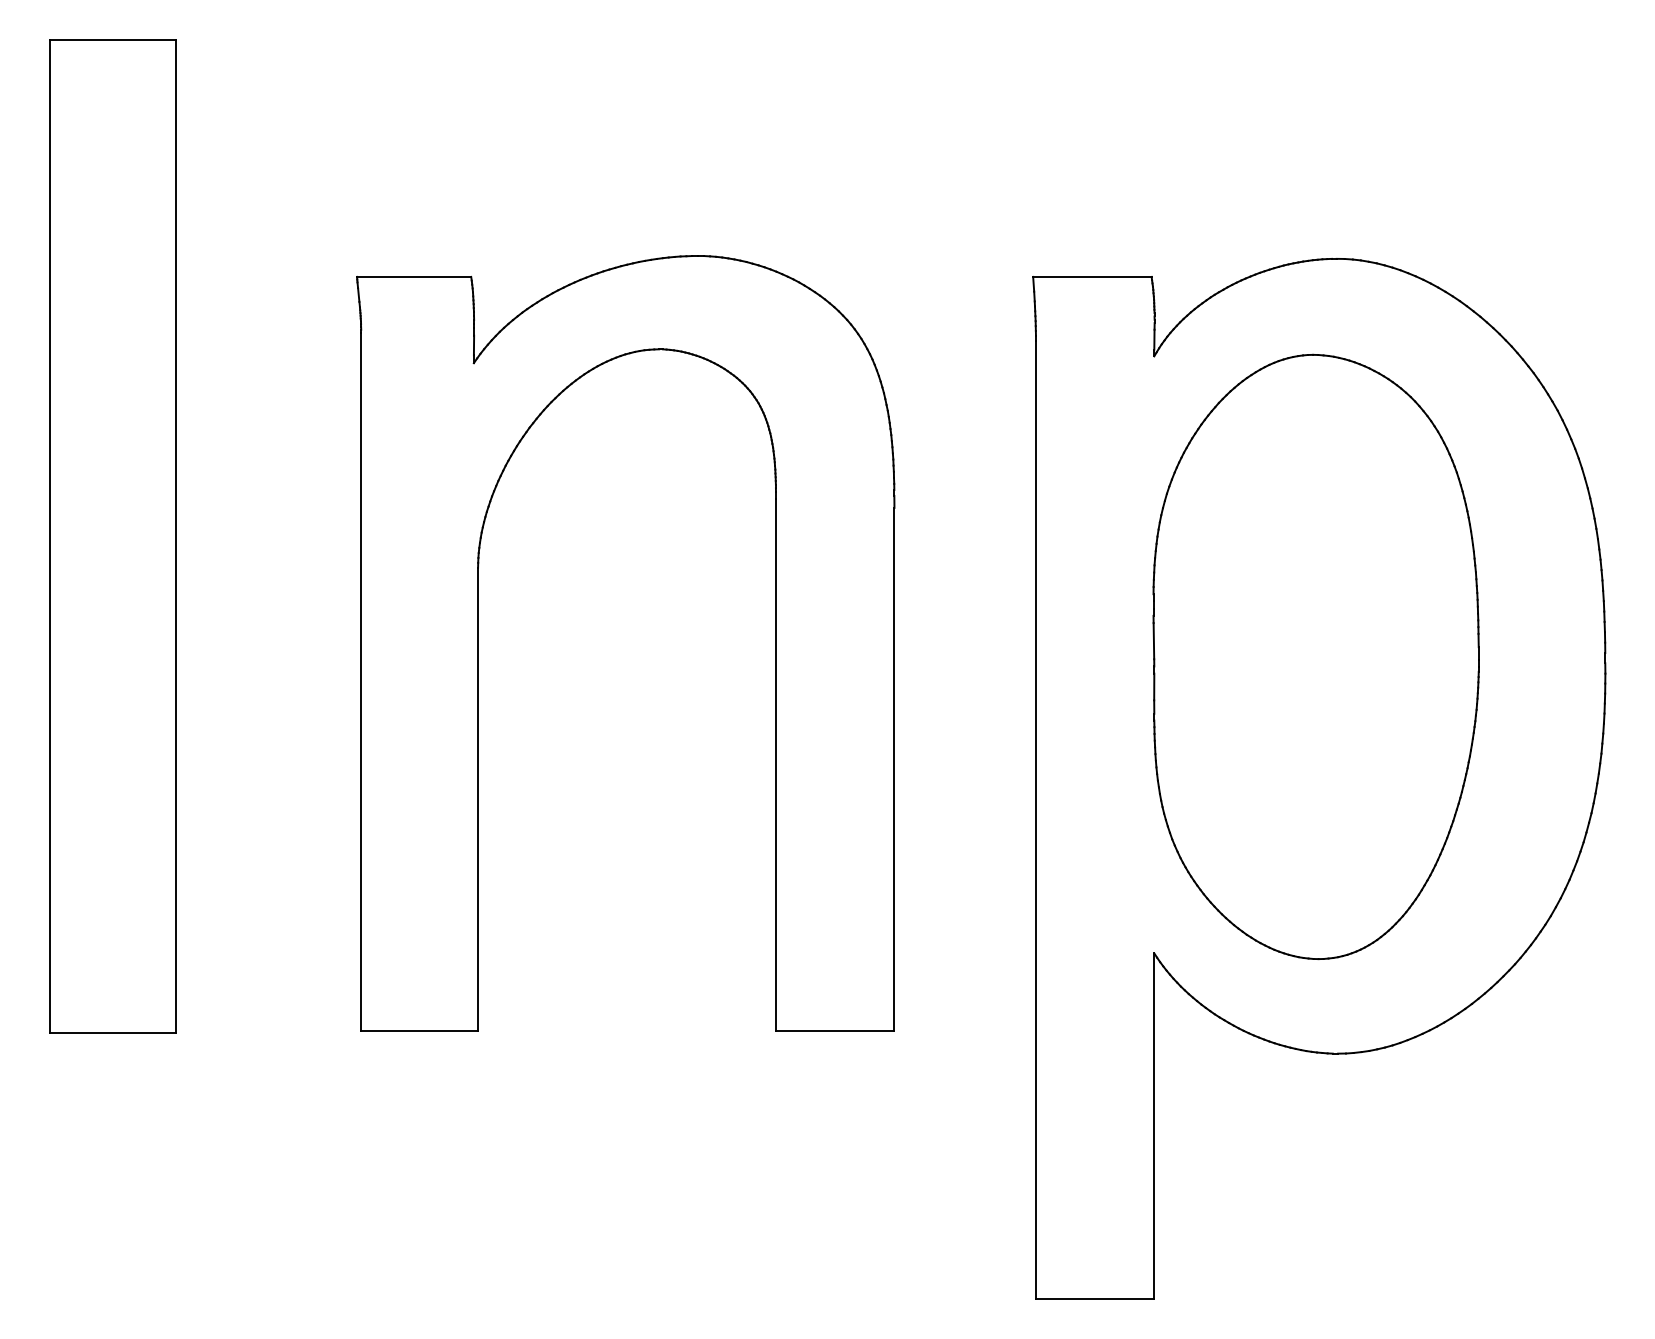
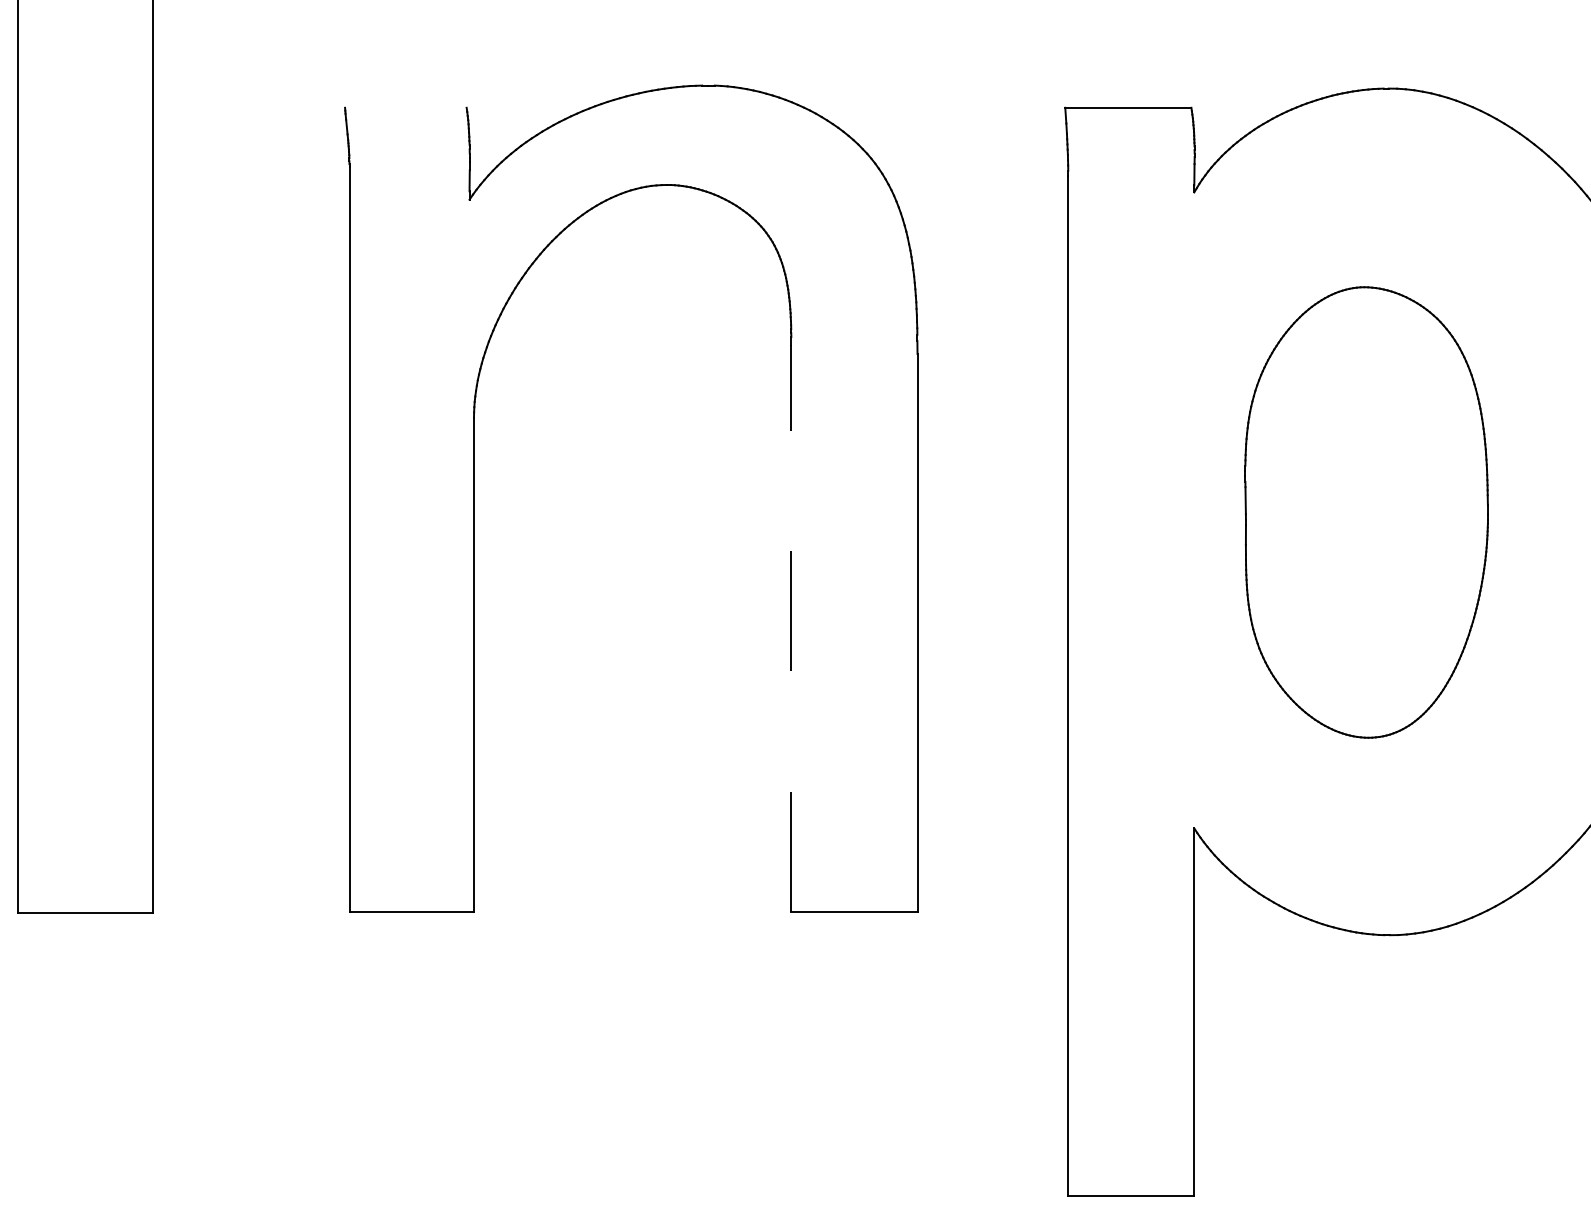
line: (414, 276) -> (406, 107), removed
part: (1315, 656) -> (1366, 512), size x0.7
line: (776, 765) -> (791, 628), solid -> dashed

